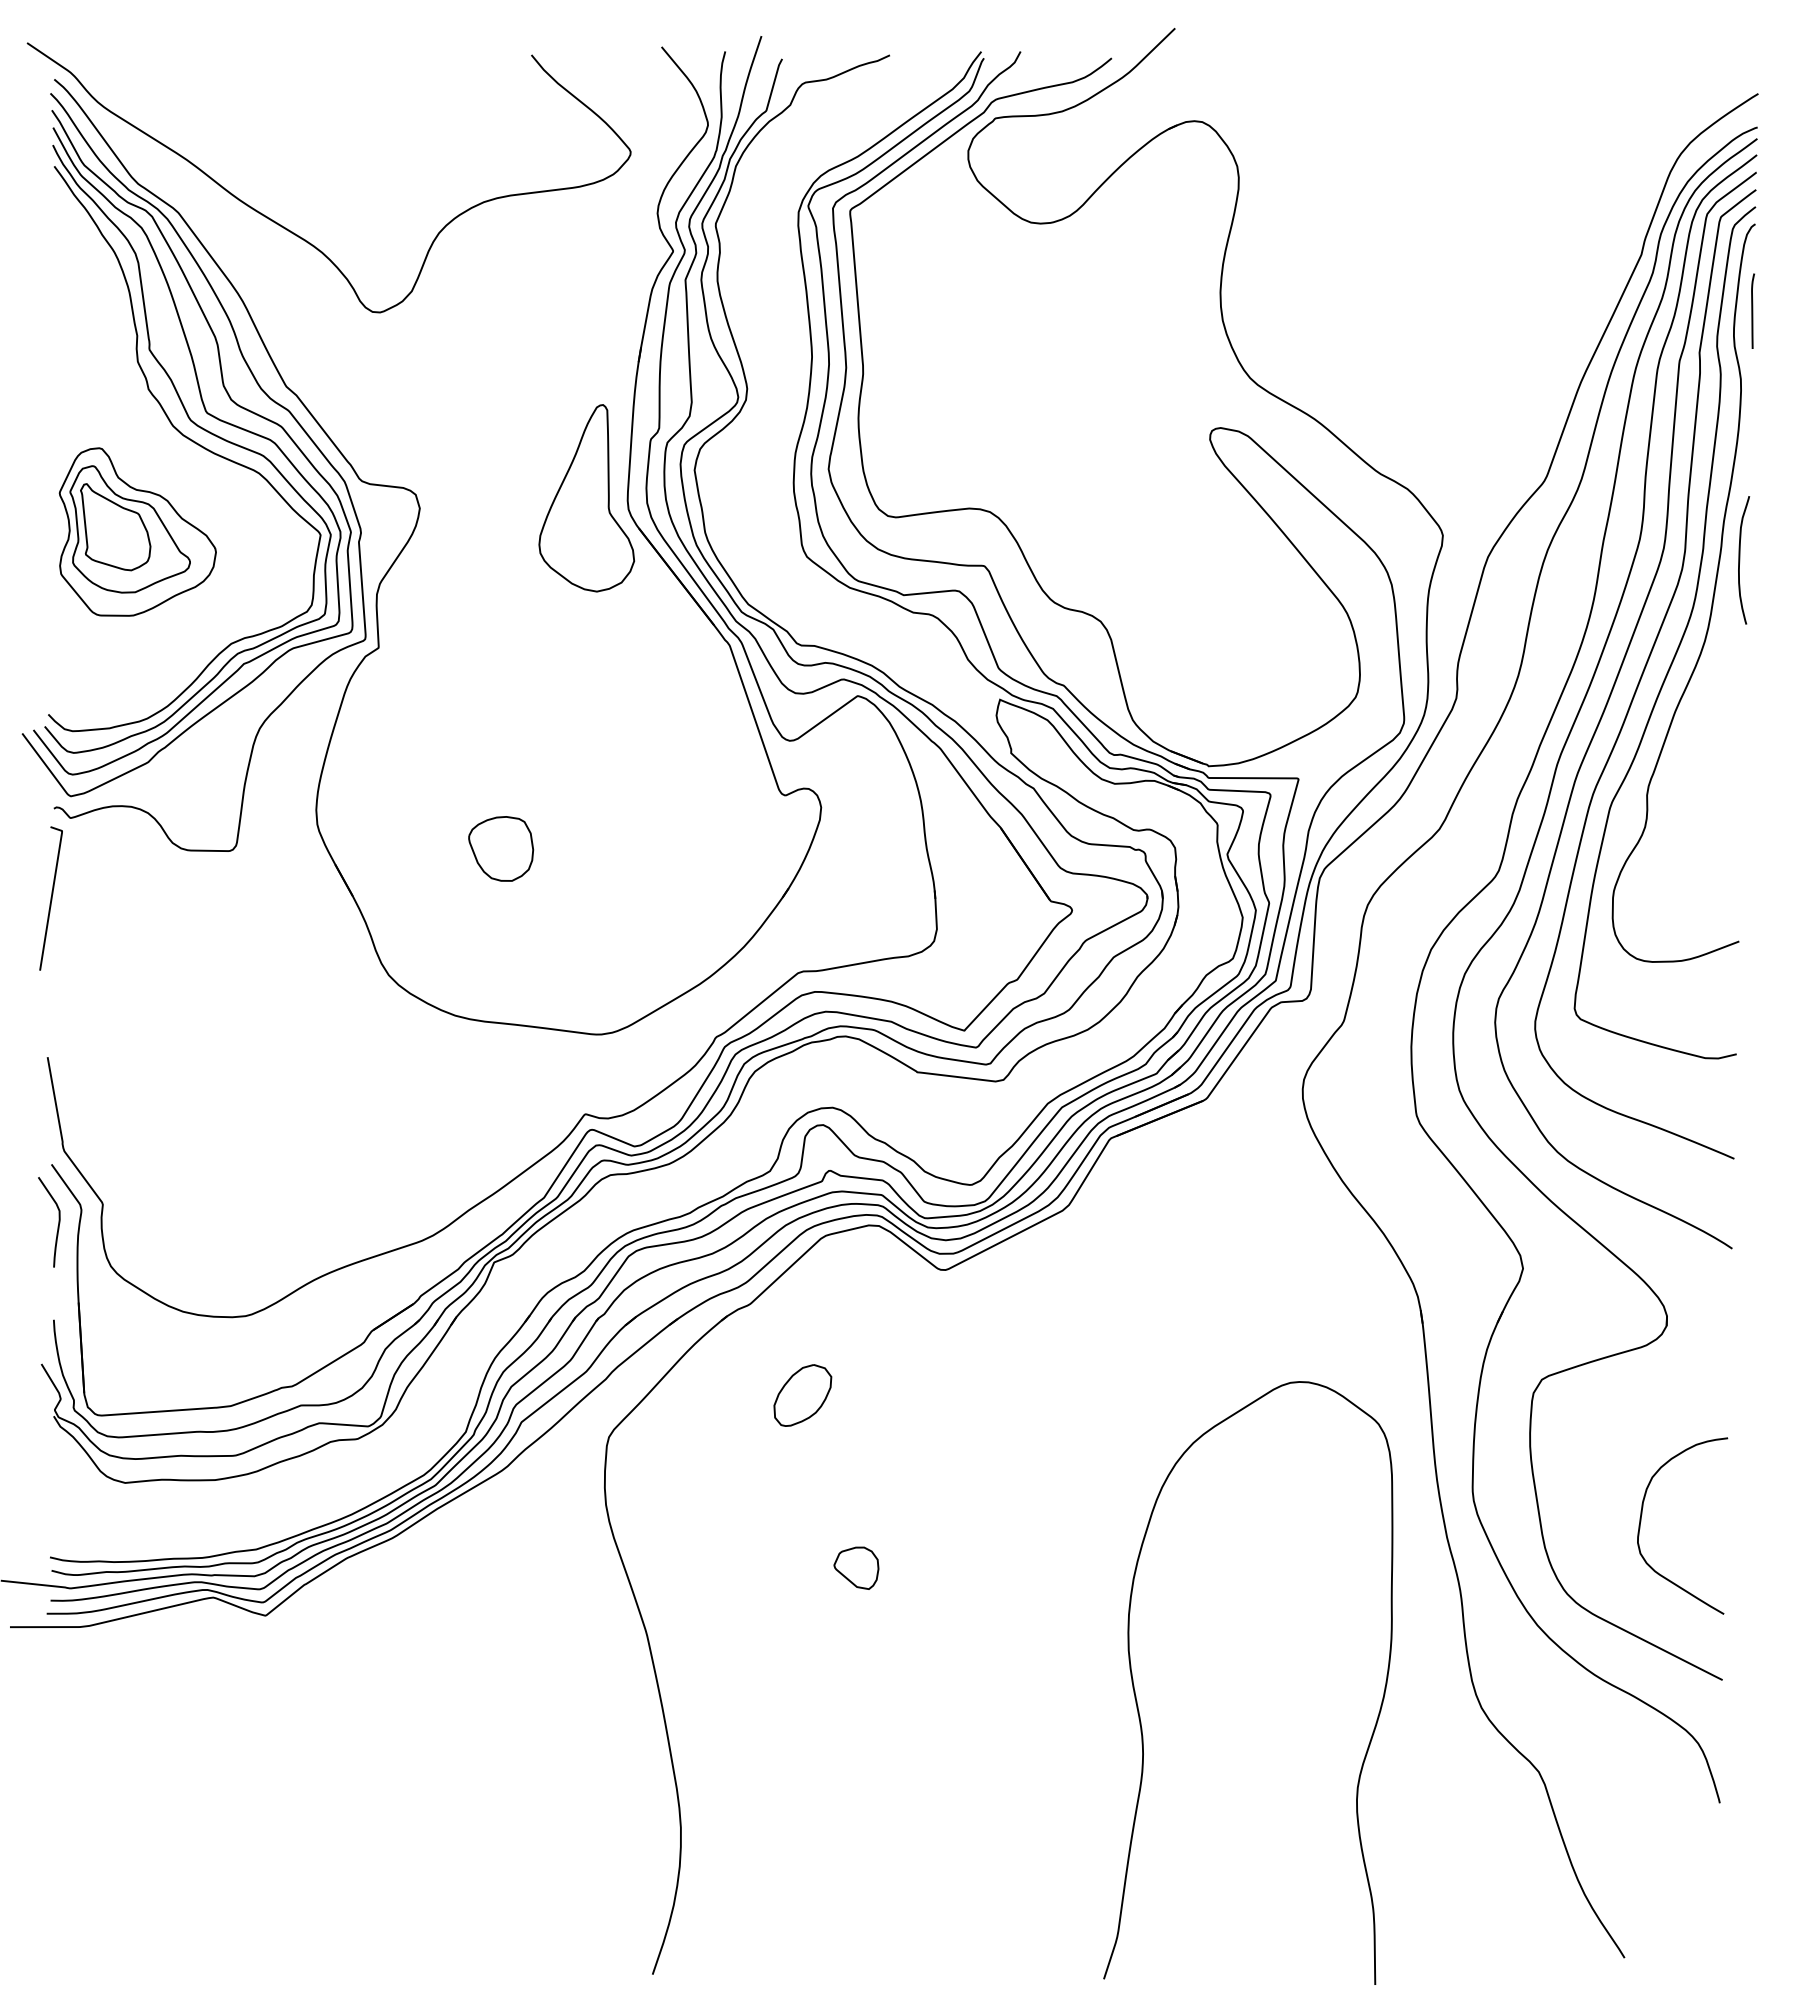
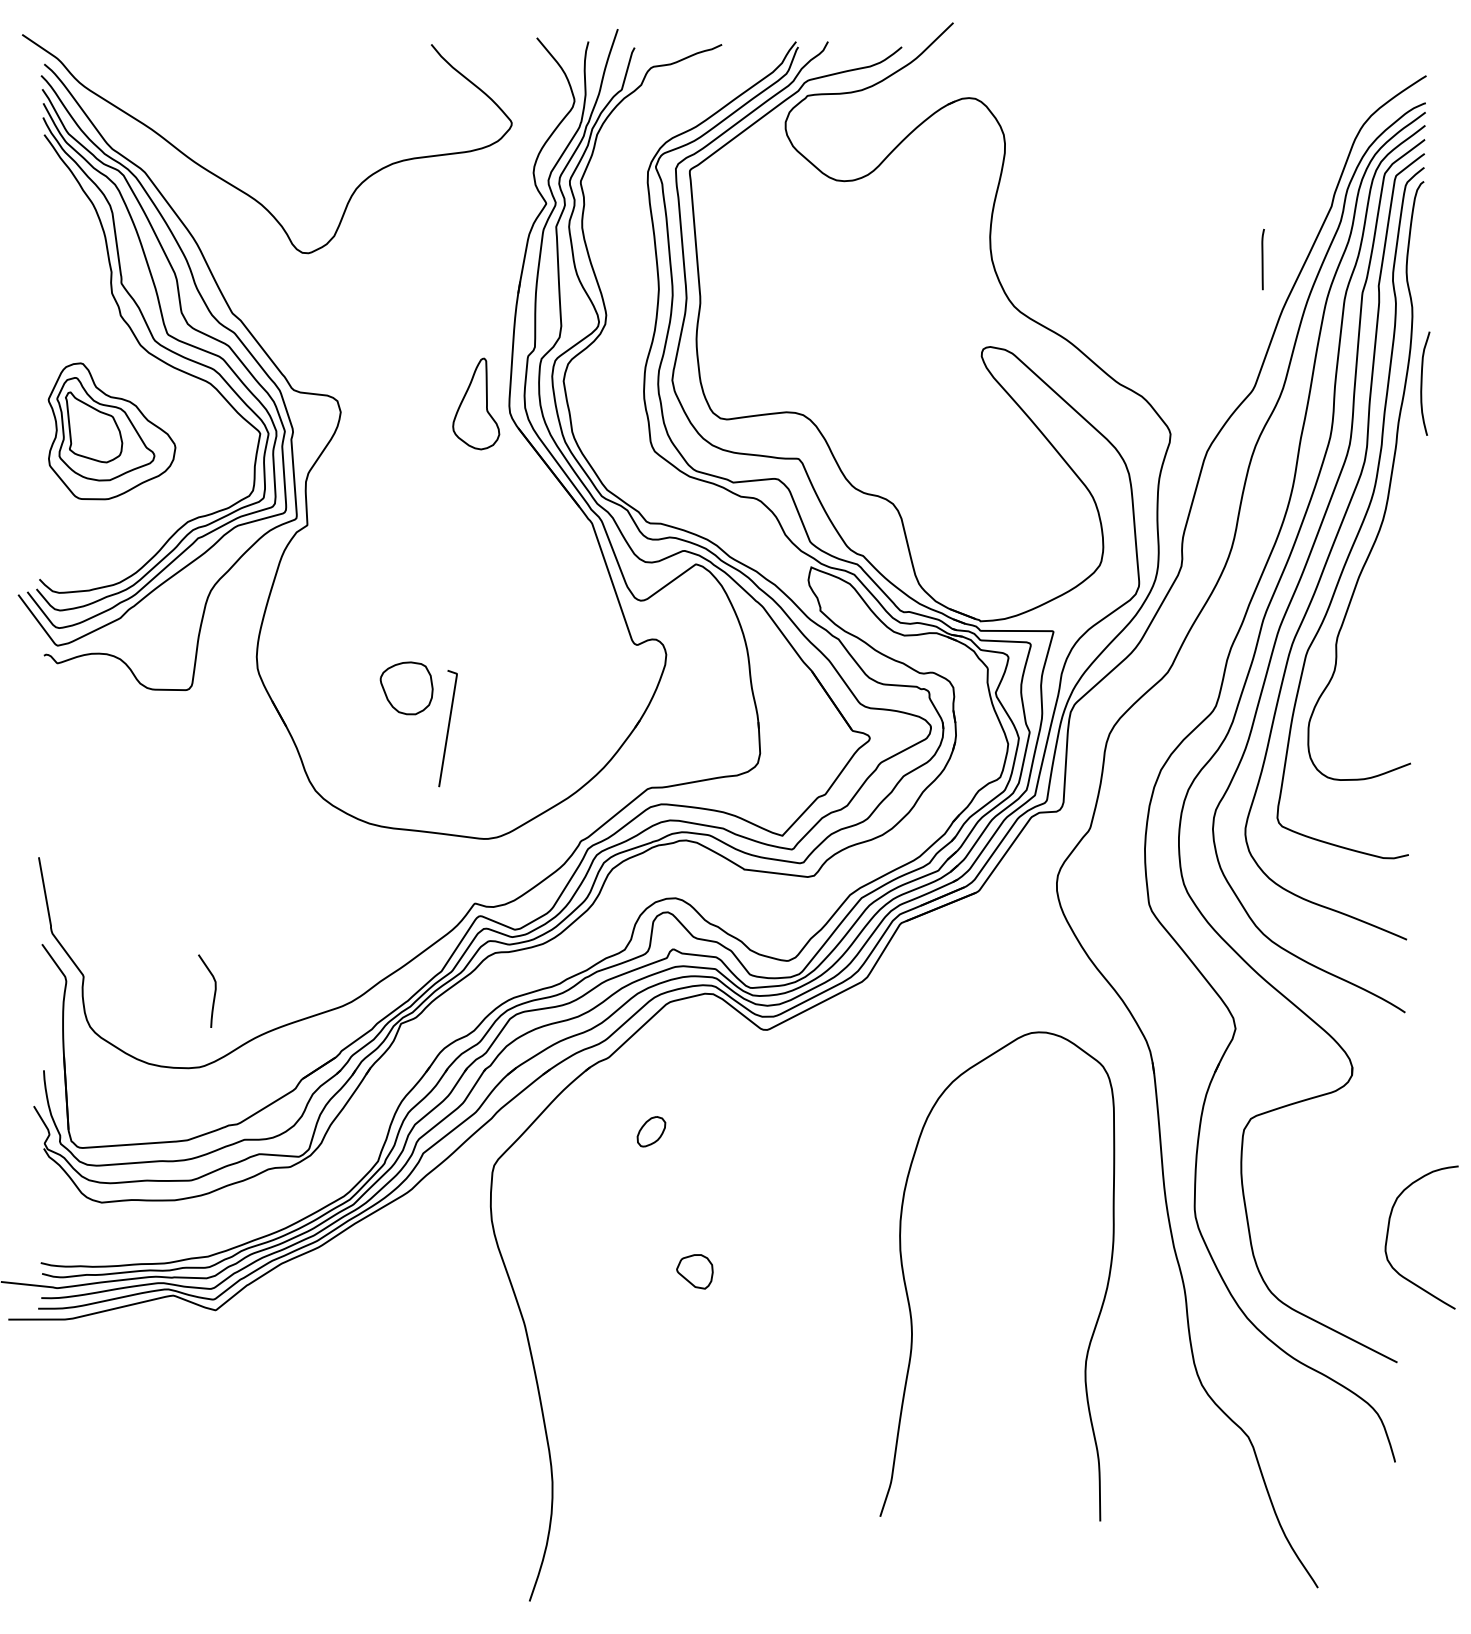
line: (1752, 310) -> (1262, 258), moved
part: (586, 498) -> (475, 404), size x0.6
curve: (1740, 560) -> (1422, 383), moved
curve: (50, 898) -> (447, 728), moved
curve: (57, 1226) -> (213, 994), moved
part: (802, 1395) -> (651, 1131), size x0.6
curve: (1641, 1521) -> (1388, 1233), moved
curve: (1137, 1700) -> (907, 1290), moved

